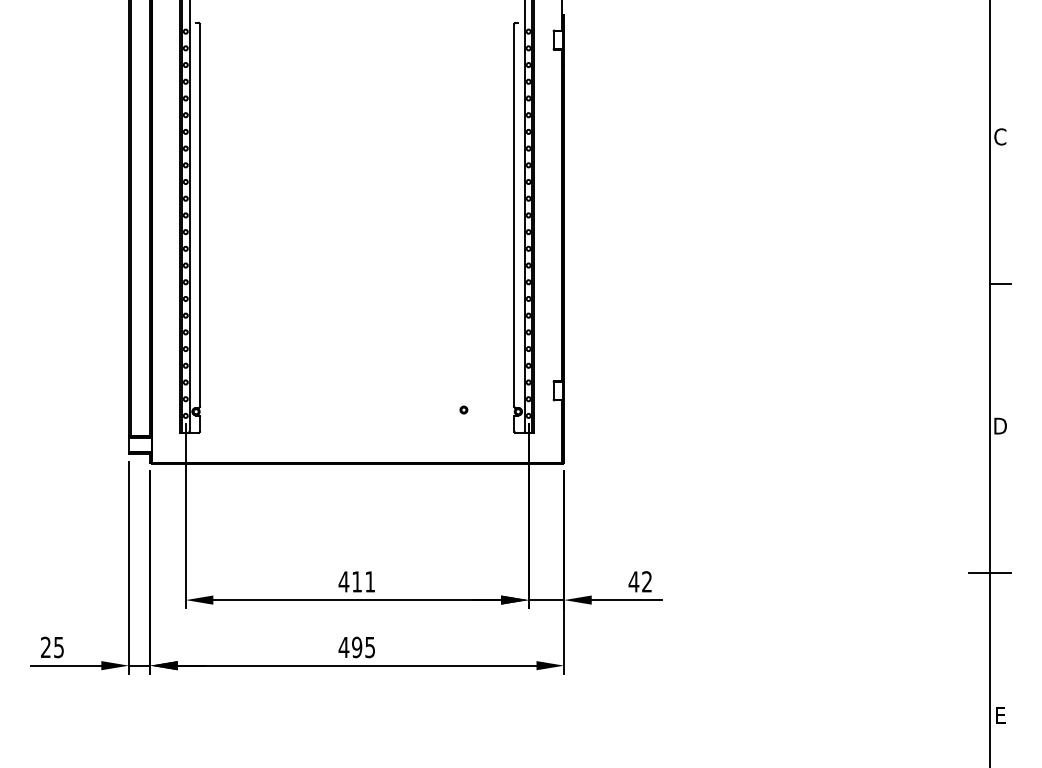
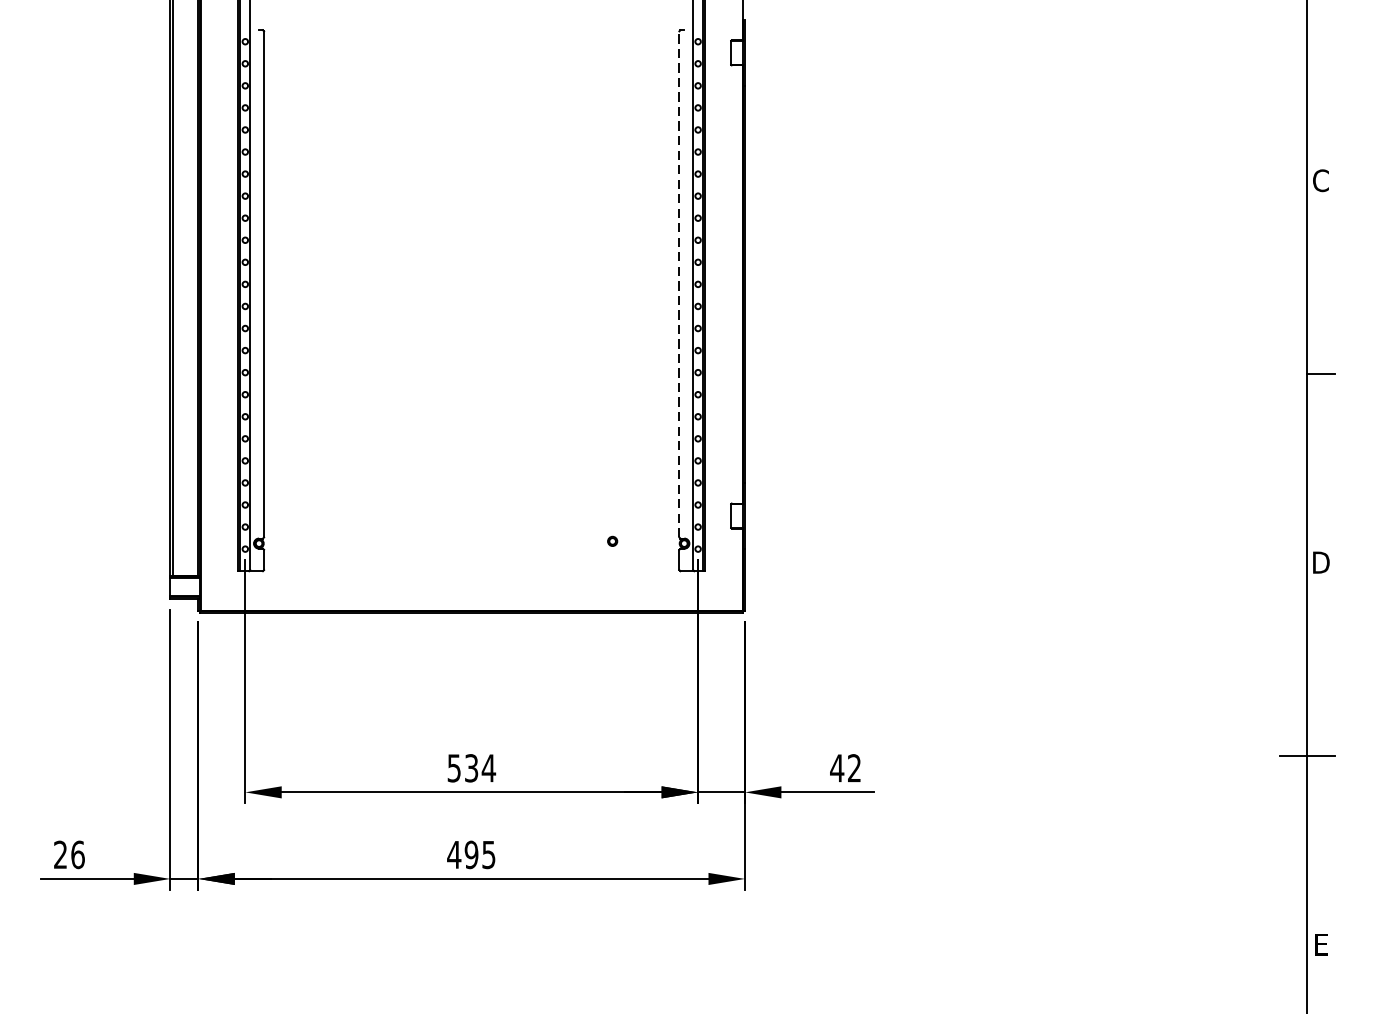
line: (514, 215) -> (679, 284), solid -> dashed
text: (356, 581) -> (470, 767), 411 -> 534
text: (59, 647) -> (78, 854), 25 -> 26

